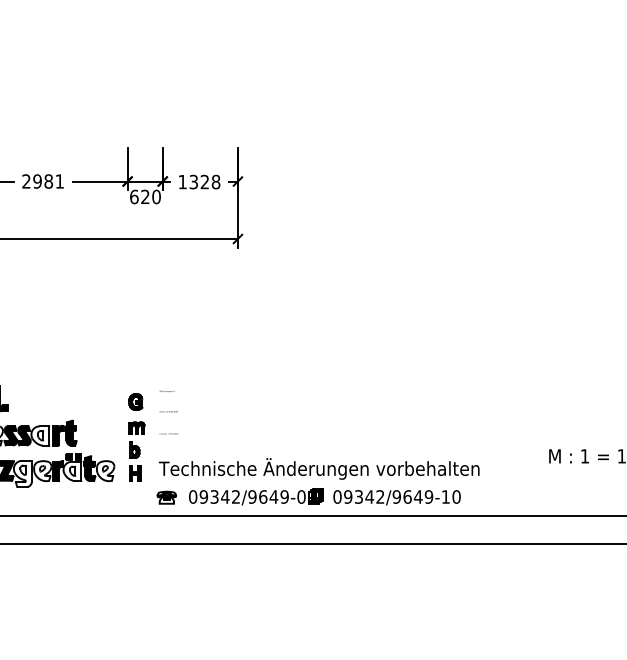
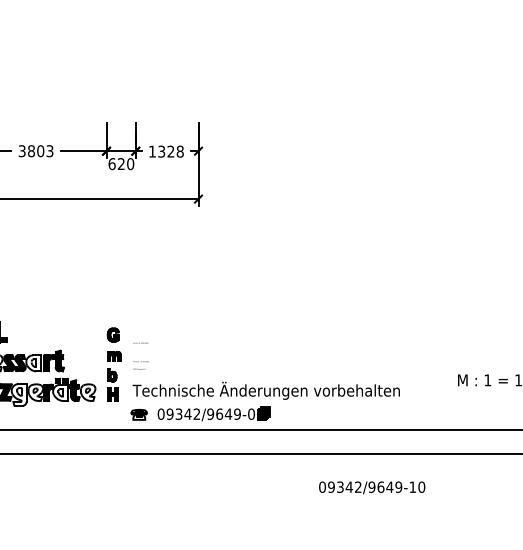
text: (42, 181) -> (35, 151), 2981 -> 3803
text: (167, 390) -> (139, 368), moved
text: (397, 497) -> (372, 487), moved

